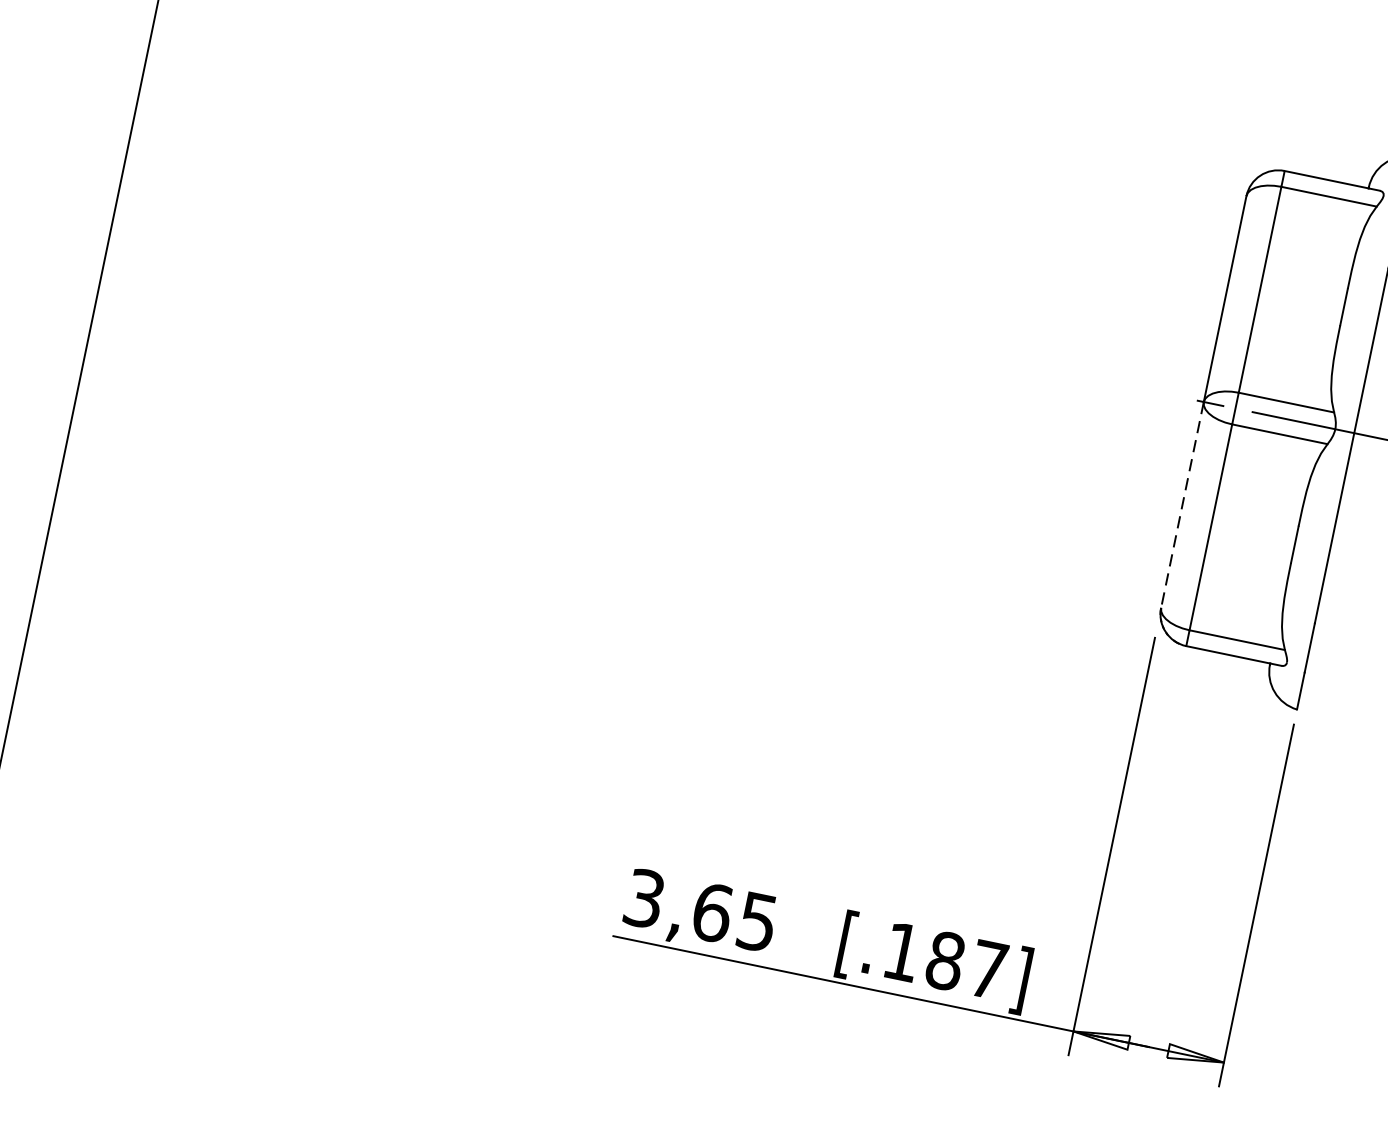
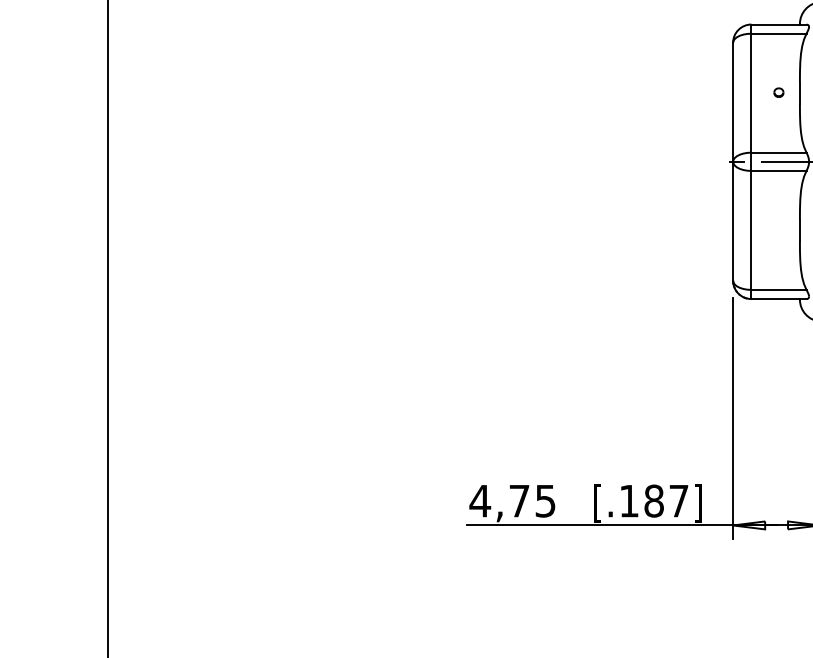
part: (1307, 298) -> (778, 92), added
line: (1183, 505) -> (733, 221), dashed -> solid
text: (678, 904) -> (499, 500), 3,65 -> 4,75

